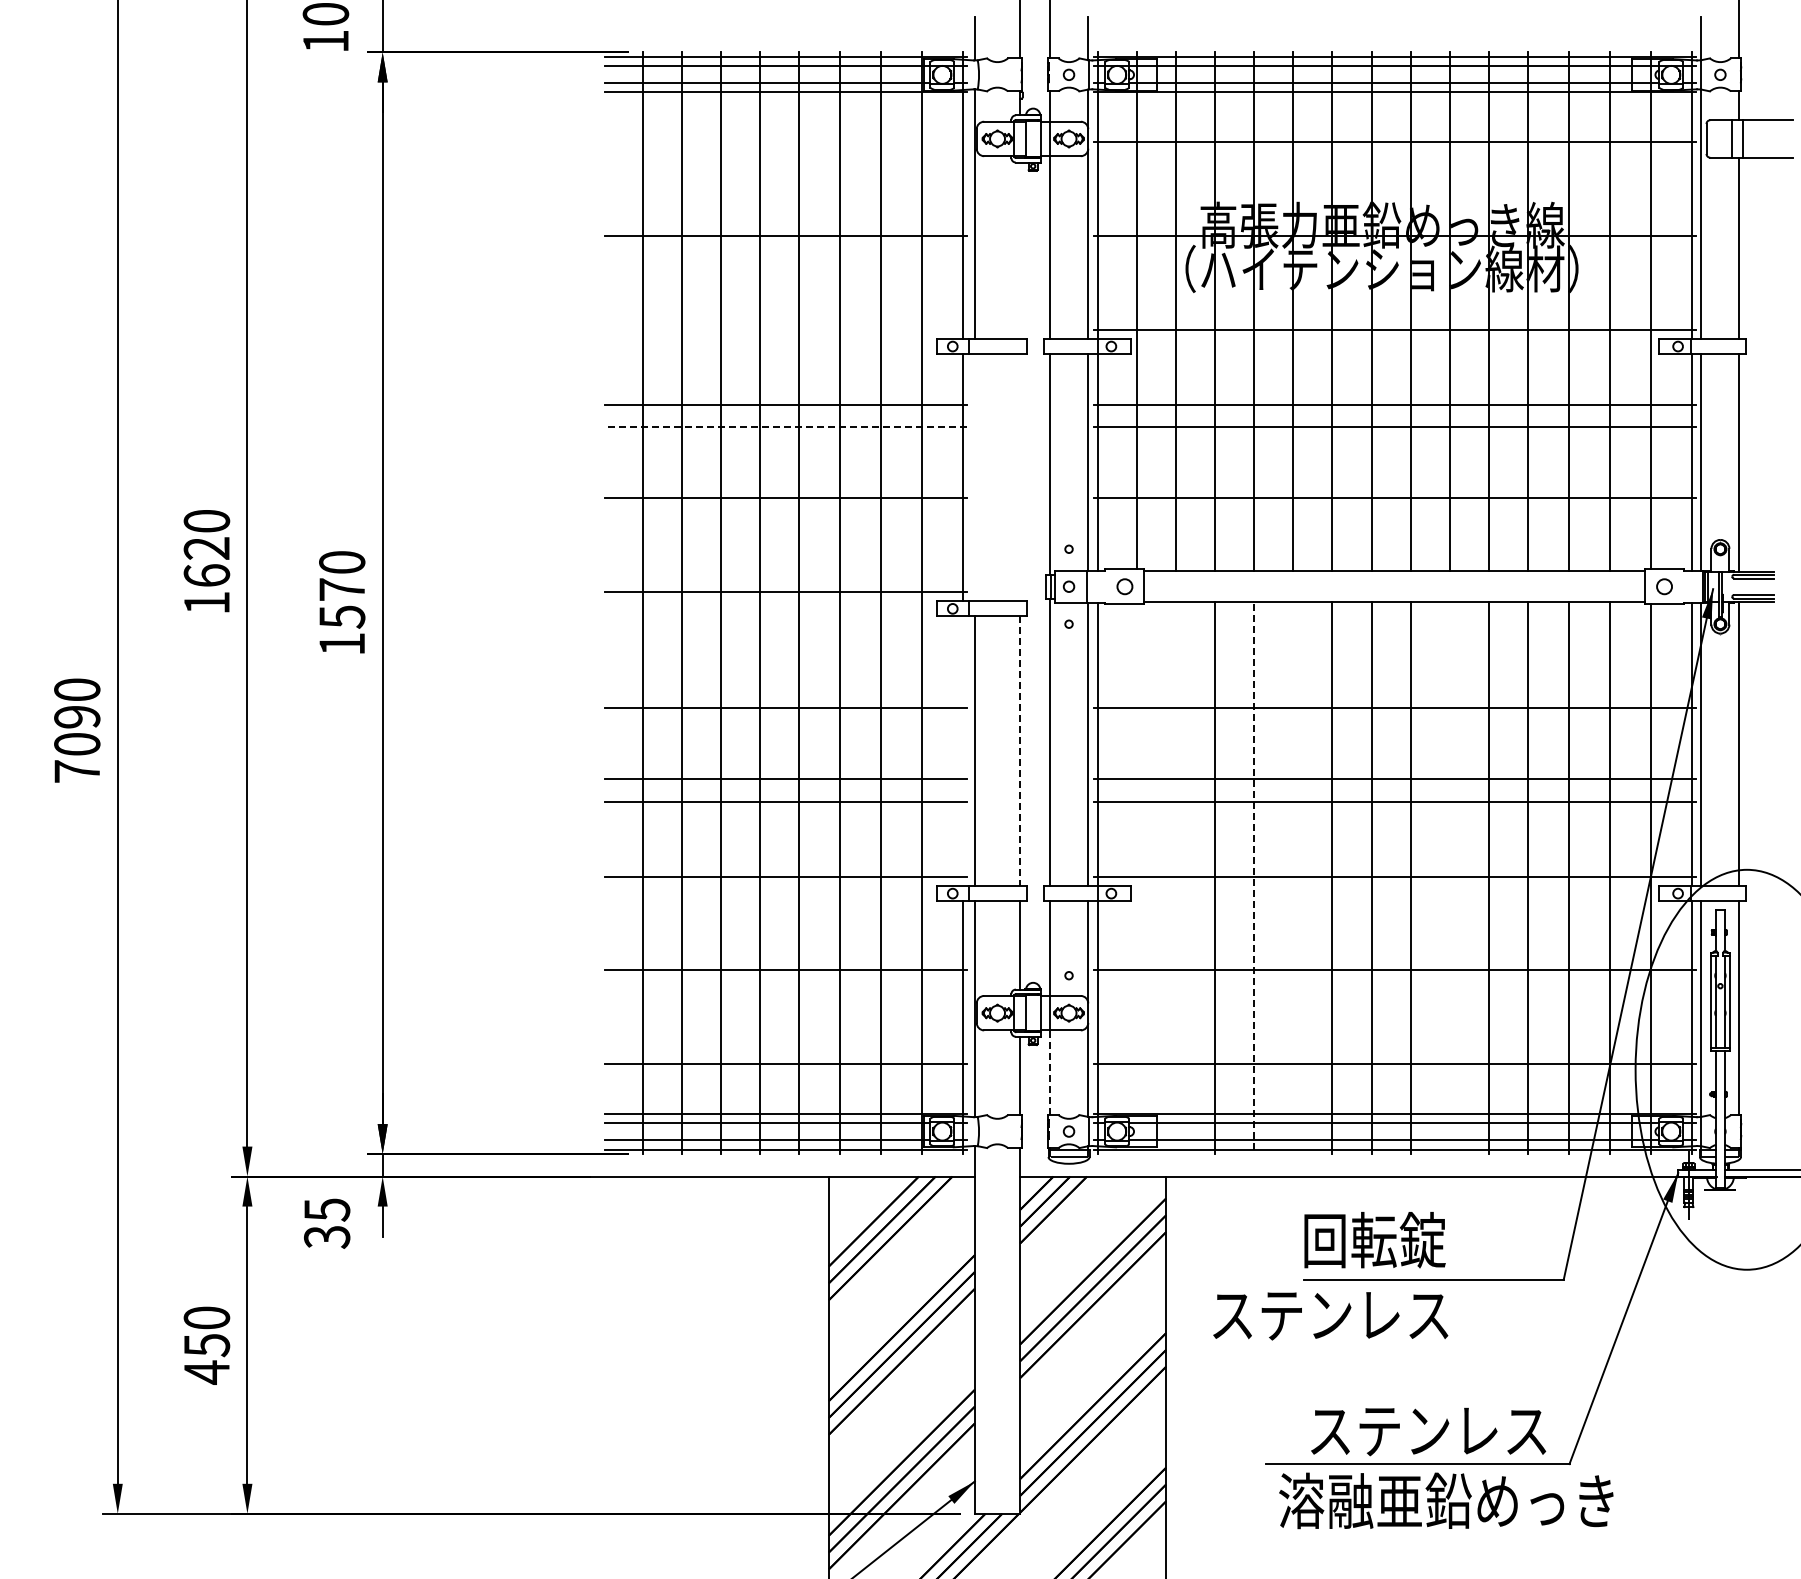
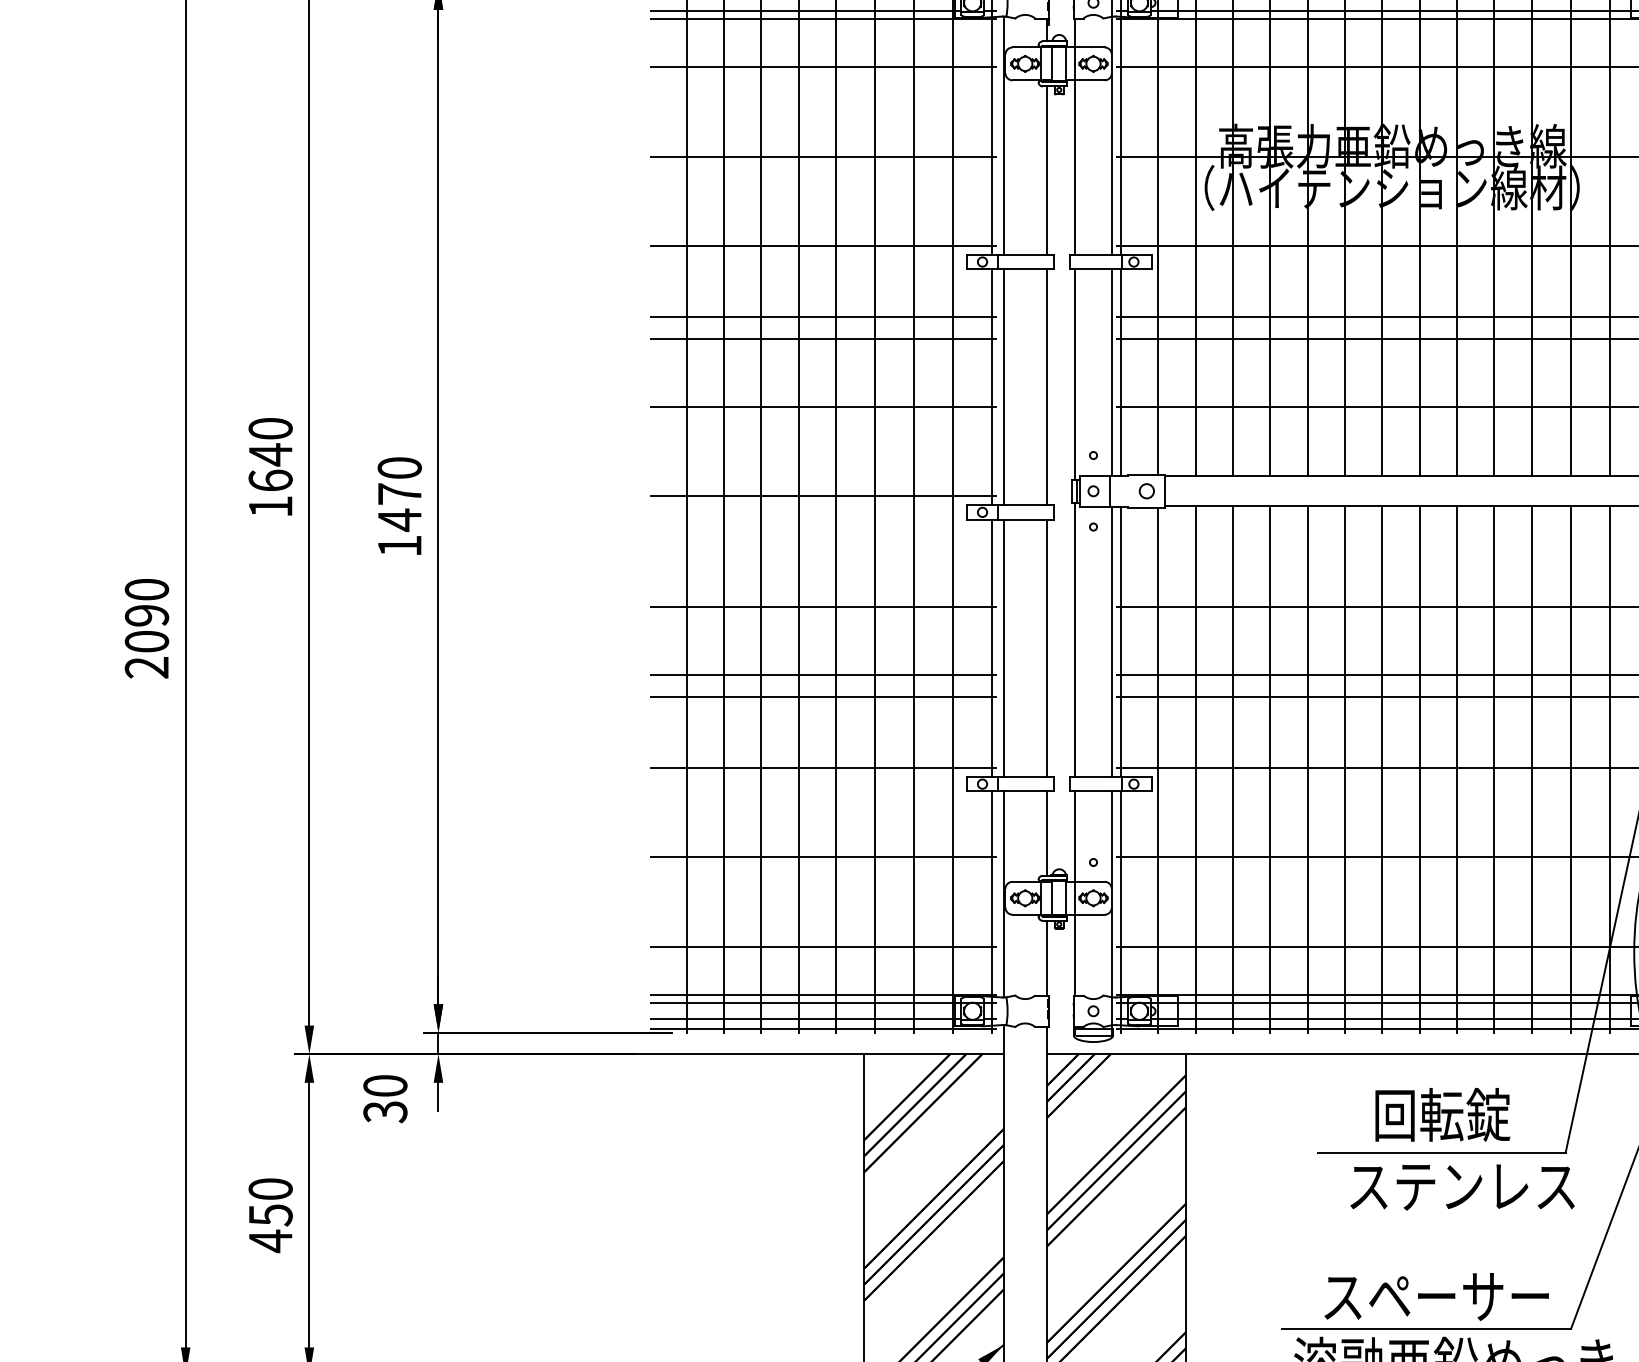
line: (785, 142) -> (822, 67), added
line: (1020, 250) -> (1047, 170), added
line: (785, 329) -> (822, 245), added
line: (785, 427) -> (822, 339), dashed -> solid
line: (974, 477) -> (1003, 387), added
line: (1020, 477) -> (1047, 387), added
text: (206, 548) -> (270, 454), 1620 -> 1640
text: (342, 616) -> (400, 519), 1570 -> 1470
line: (962, 751) -> (991, 648), added
line: (1020, 751) -> (1047, 648), dashed -> solid
text: (76, 771) -> (146, 667), 7090 -> 2090
line: (1175, 878) -> (1195, 769), added
line: (1293, 878) -> (1307, 769), added
line: (1449, 878) -> (1456, 769), added
line: (1136, 879) -> (1157, 770), added
line: (1254, 879) -> (1270, 770), dashed -> solid
line: (1050, 1072) -> (1075, 954), dashed -> solid
text: (327, 1209) -> (385, 1085), 35 -> 30
text: (1374, 1240) -> (1442, 1115), moved
text: (1330, 1316) -> (1462, 1187), moved
text: (1451, 1430) -> (1458, 1296), ステンレス -> スペーサー

